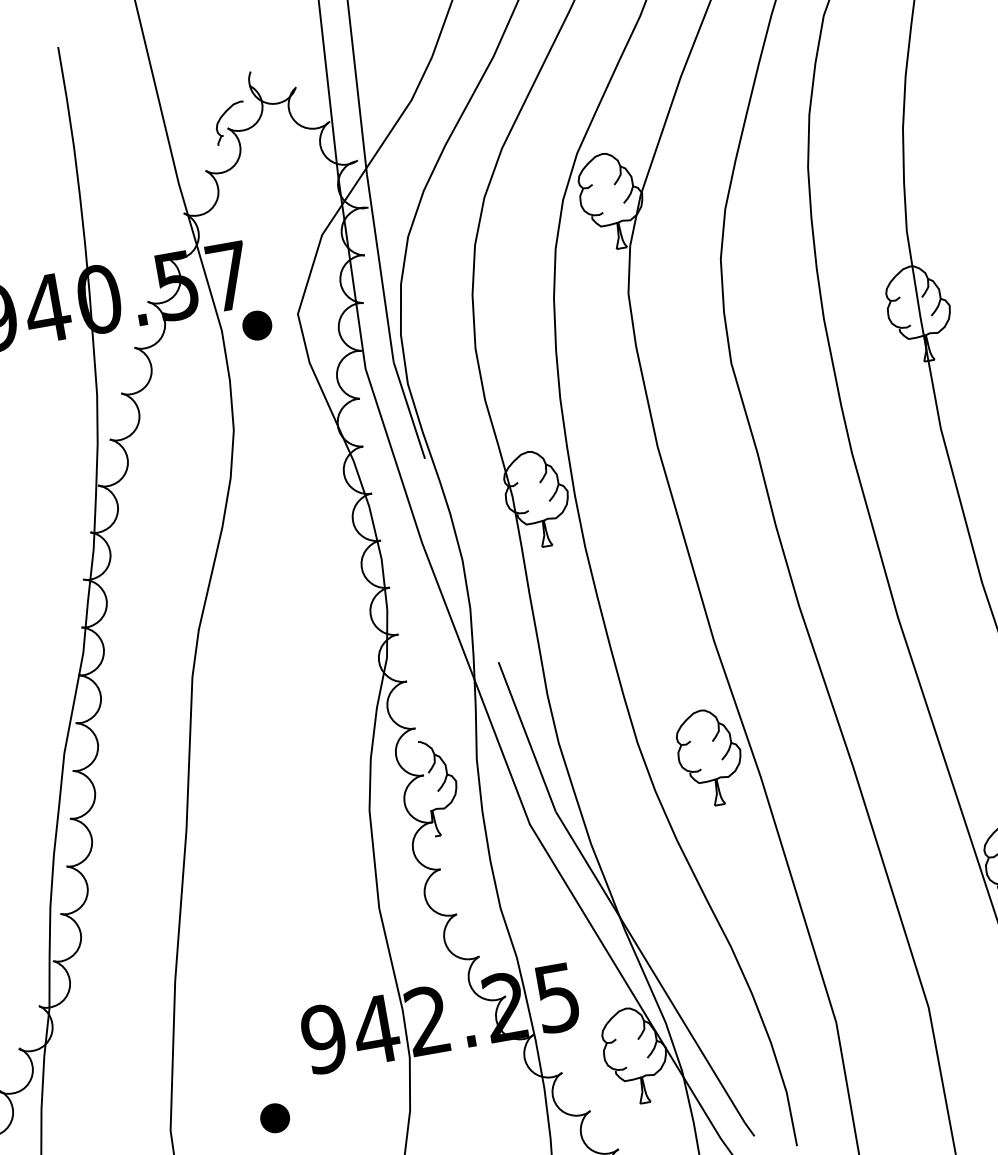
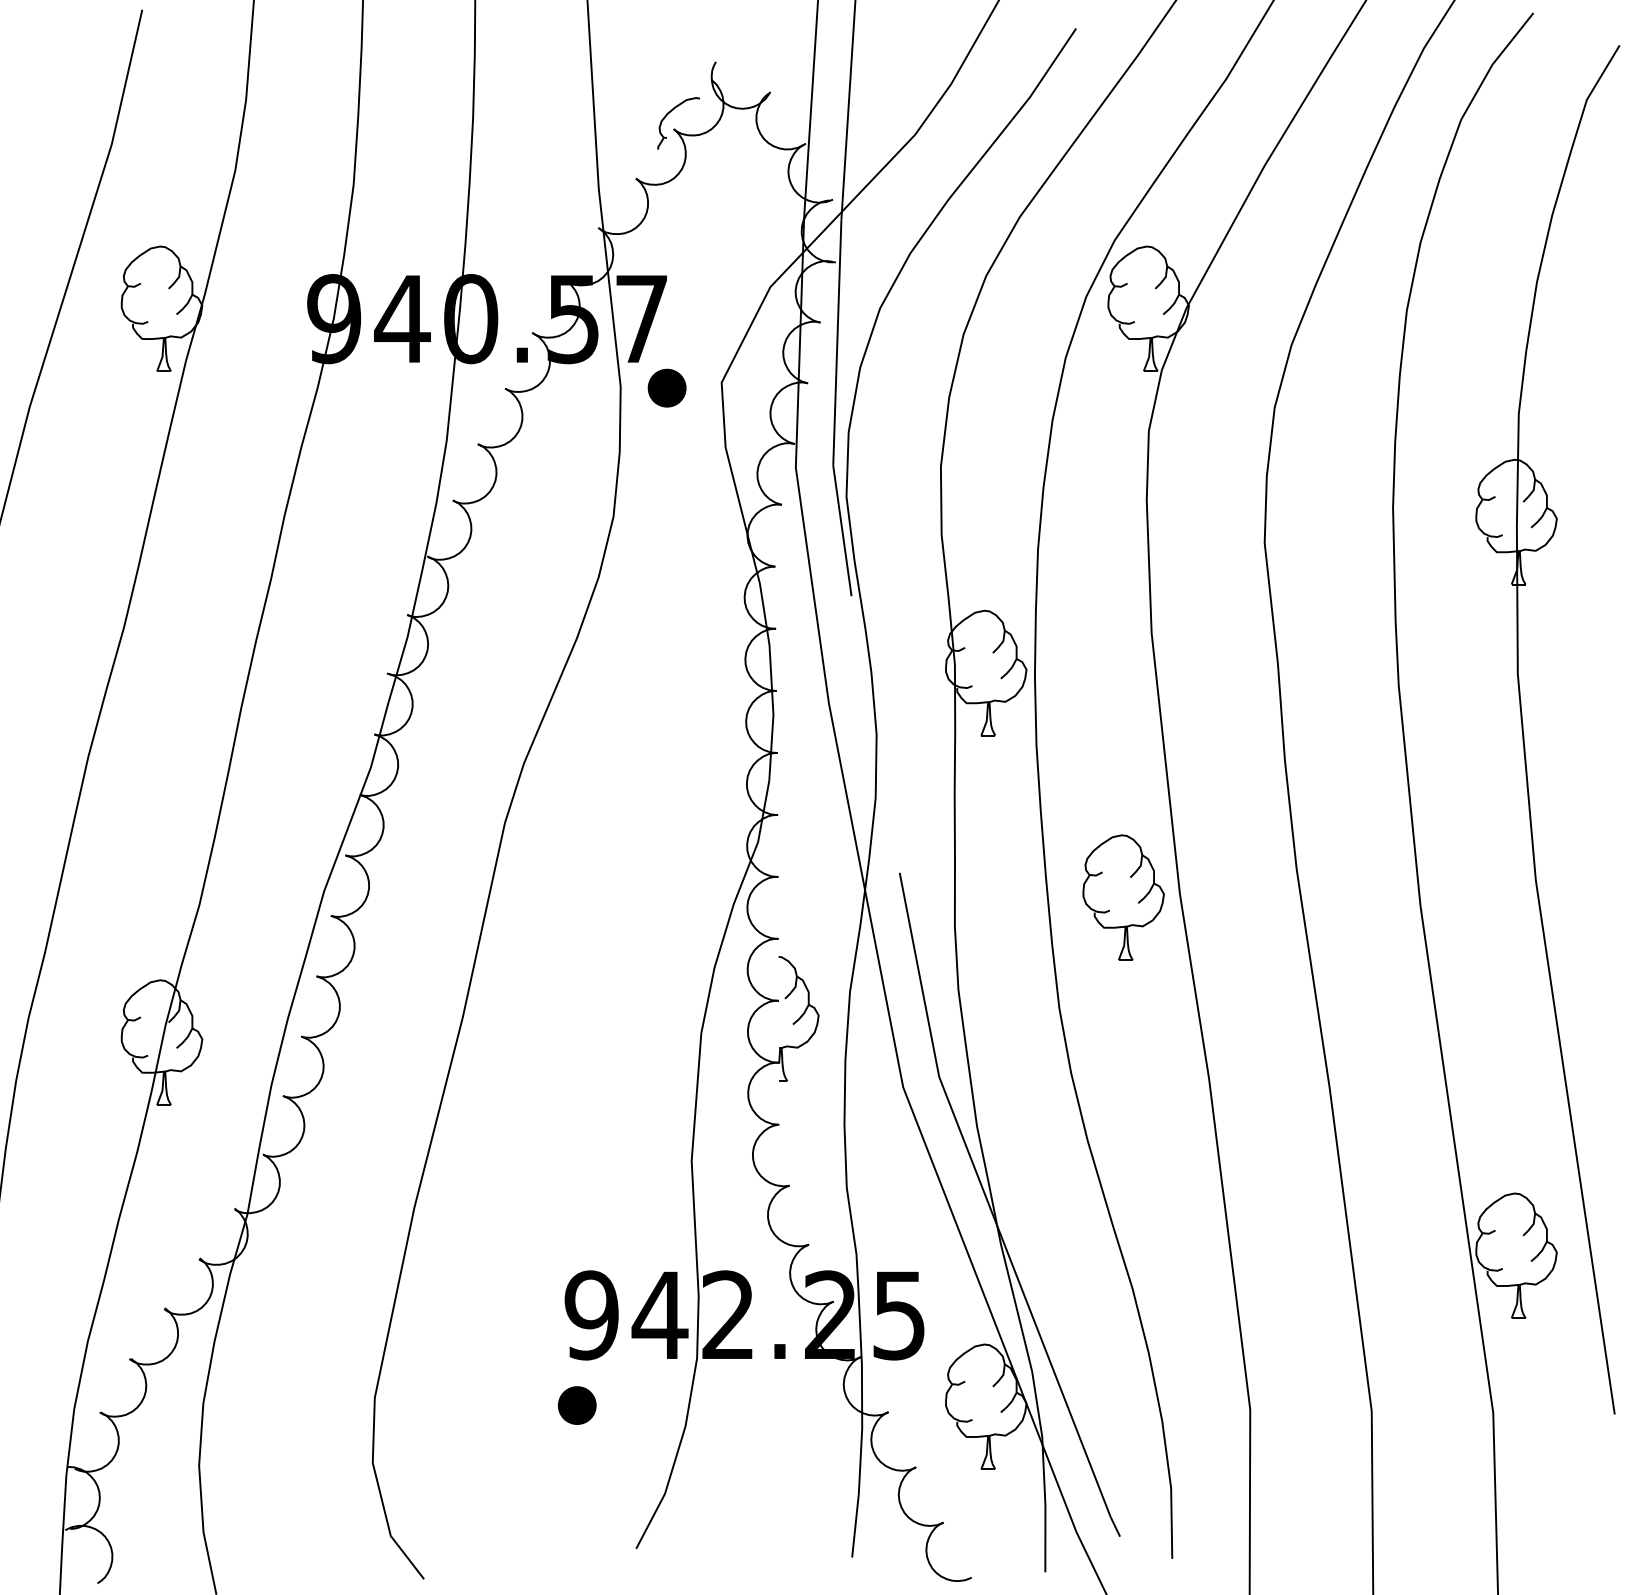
part: (709, 757) -> (1123, 897), moved
part: (275, 1118) -> (577, 1405), moved

